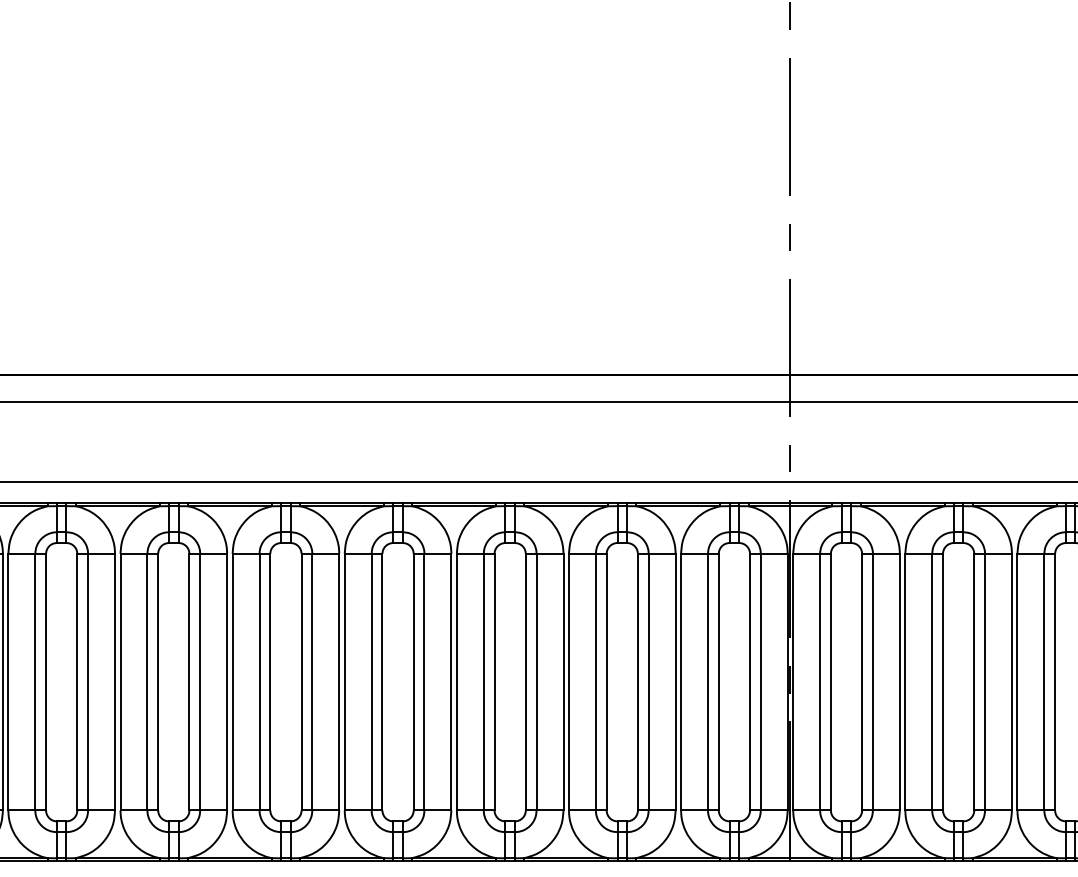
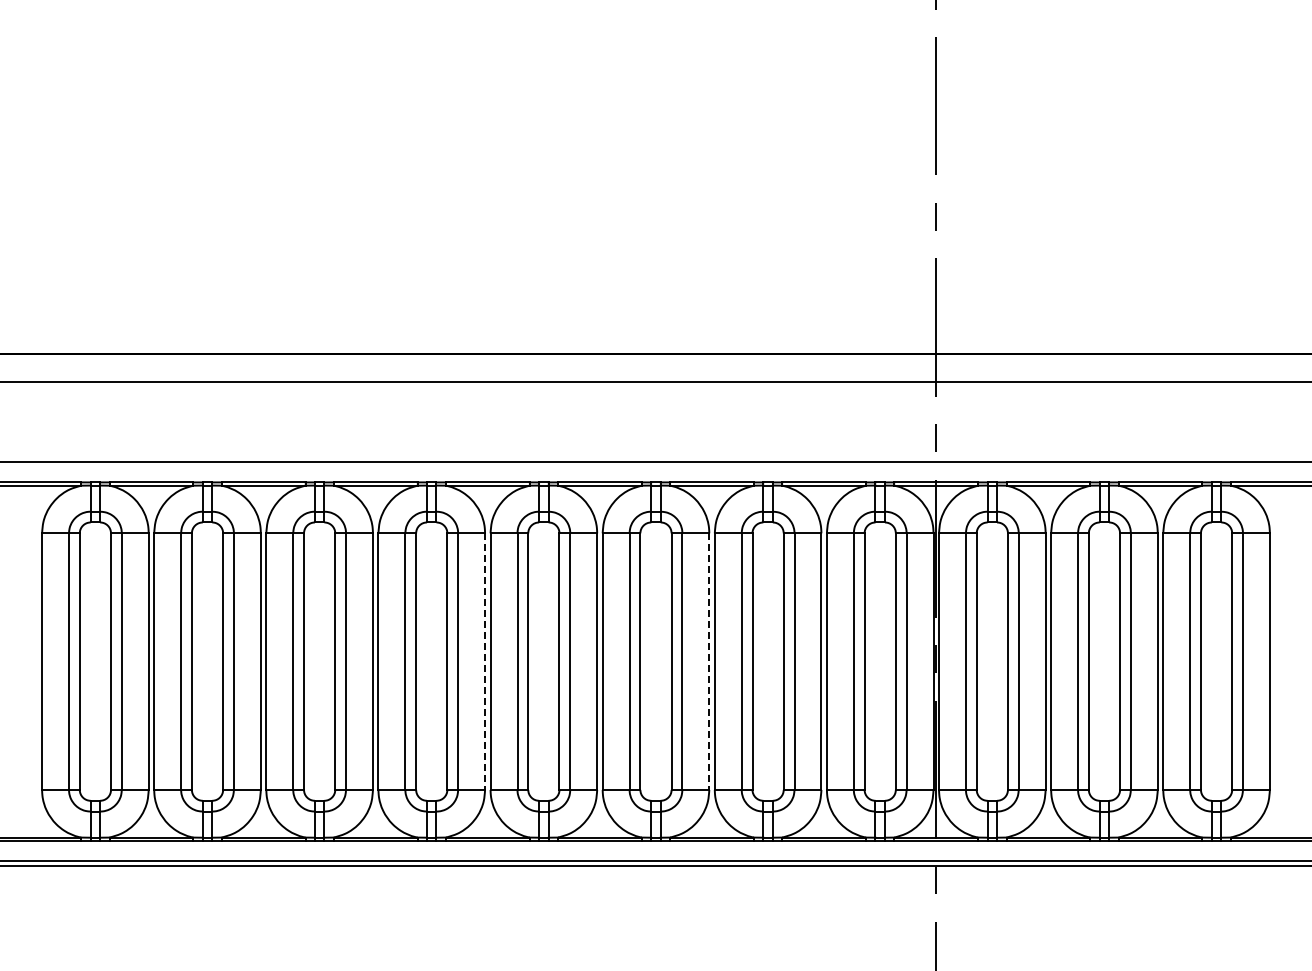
line: (339, 683) -> (485, 662), solid -> dashed
line: (563, 683) -> (709, 662), solid -> dashed

